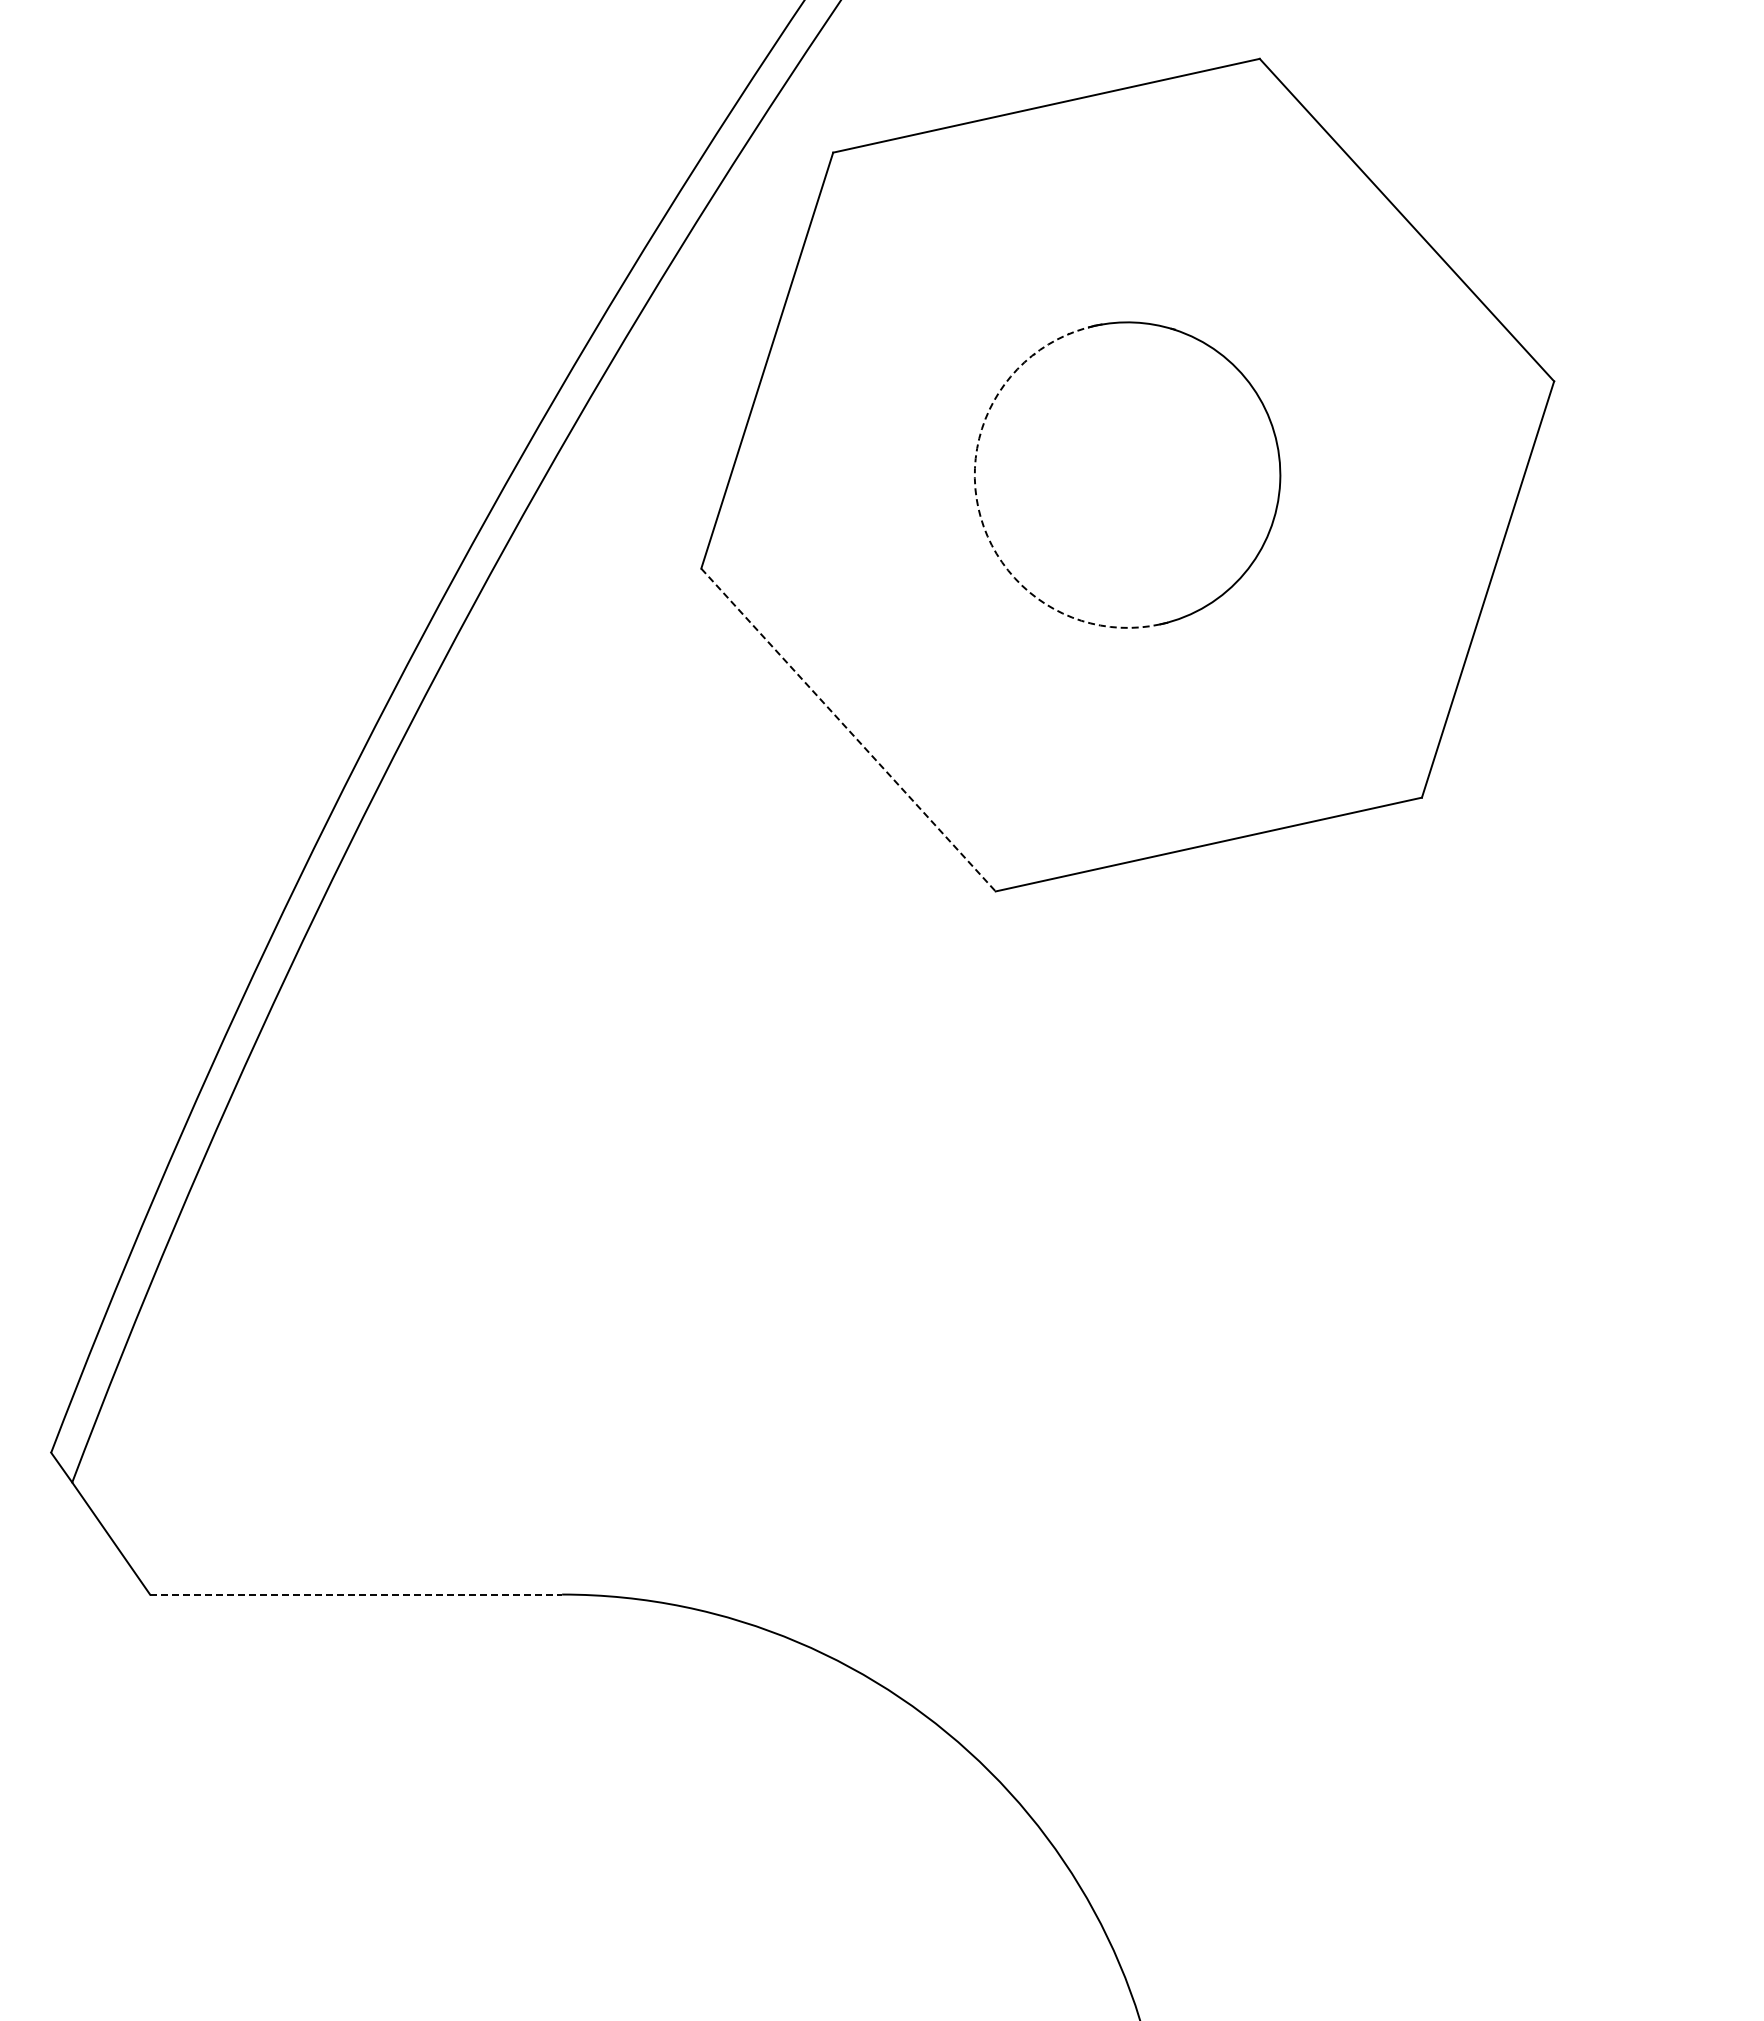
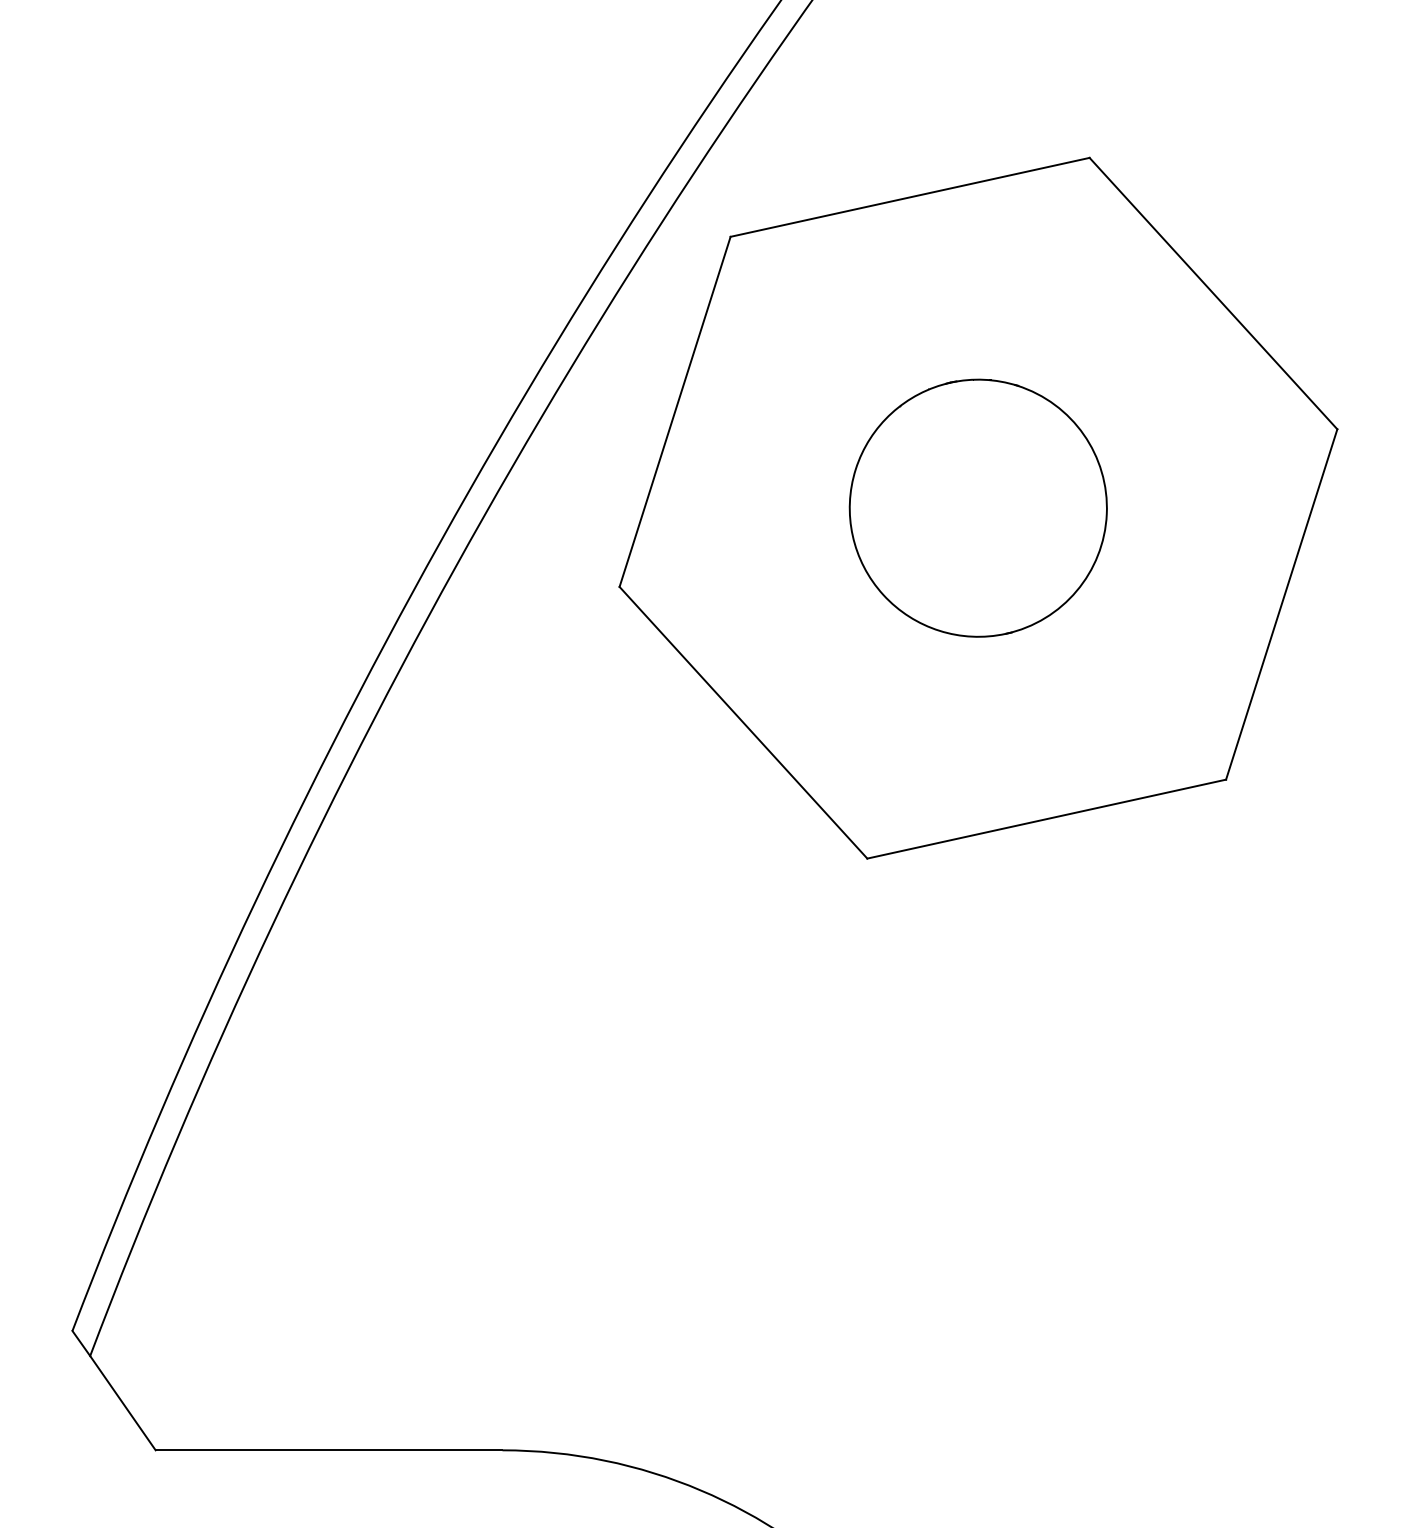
arc: (978, 507) -> (852, 535), dashed -> solid
line: (848, 730) -> (743, 723), dashed -> solid
line: (356, 1594) -> (329, 1450), dashed -> solid

